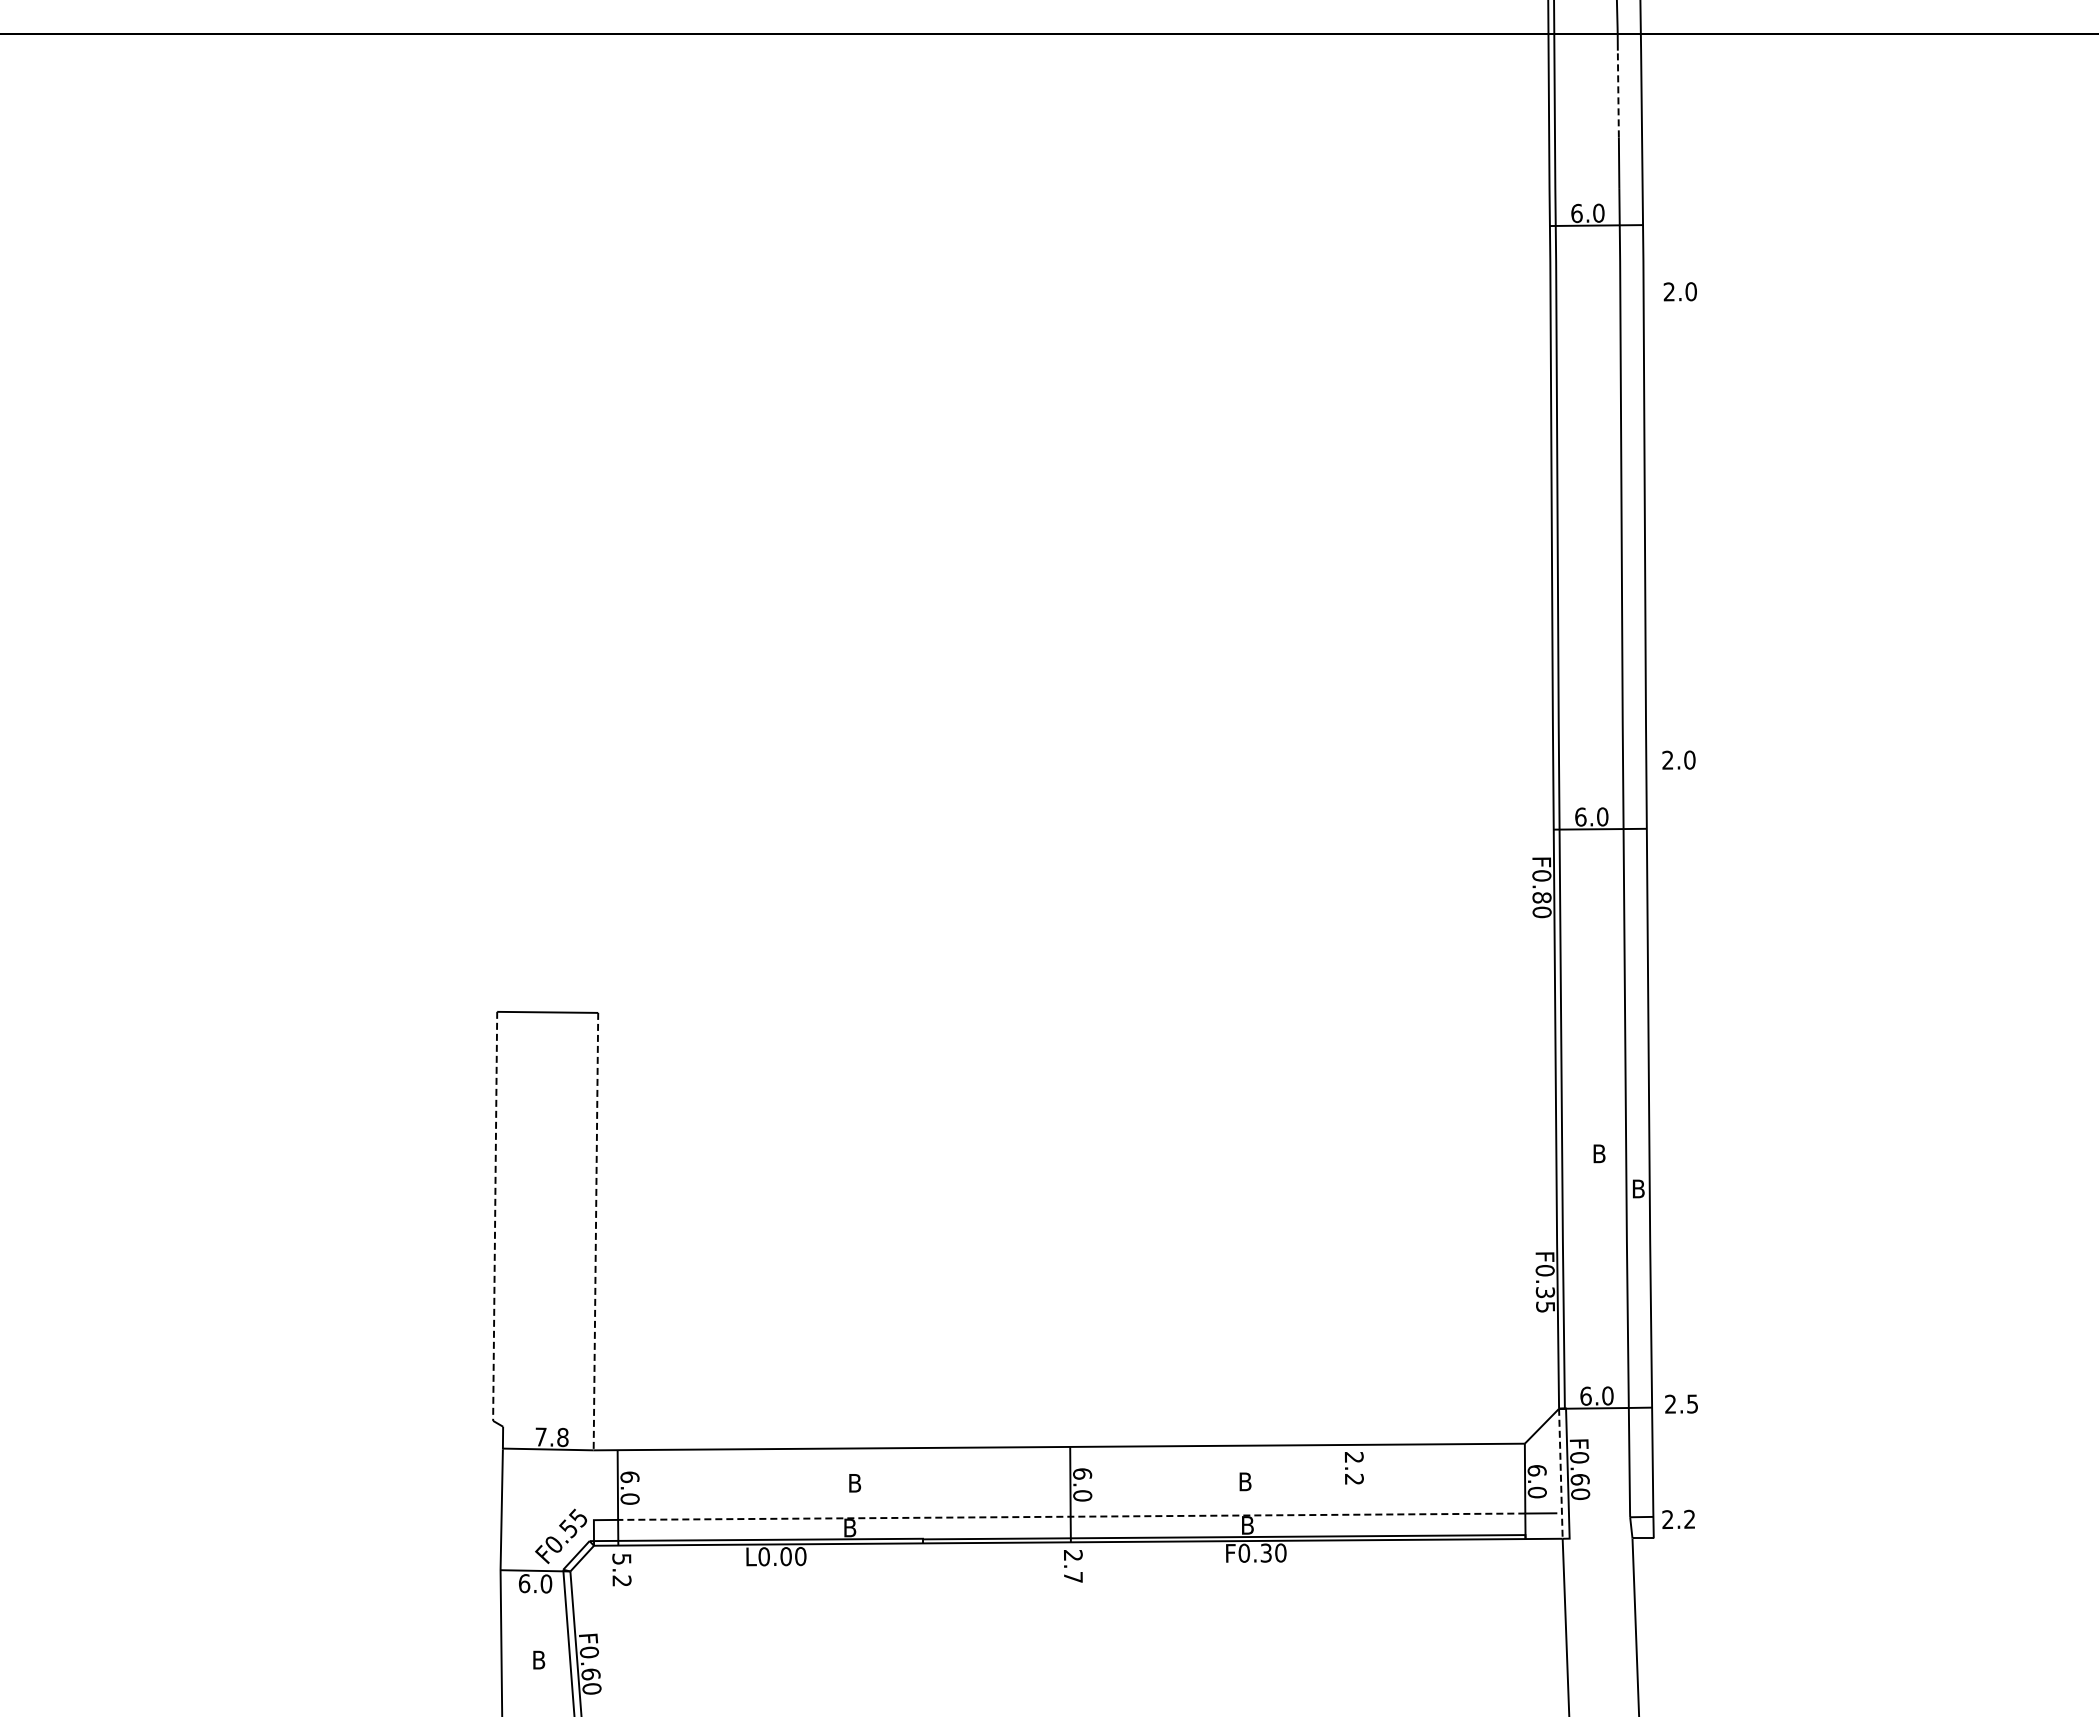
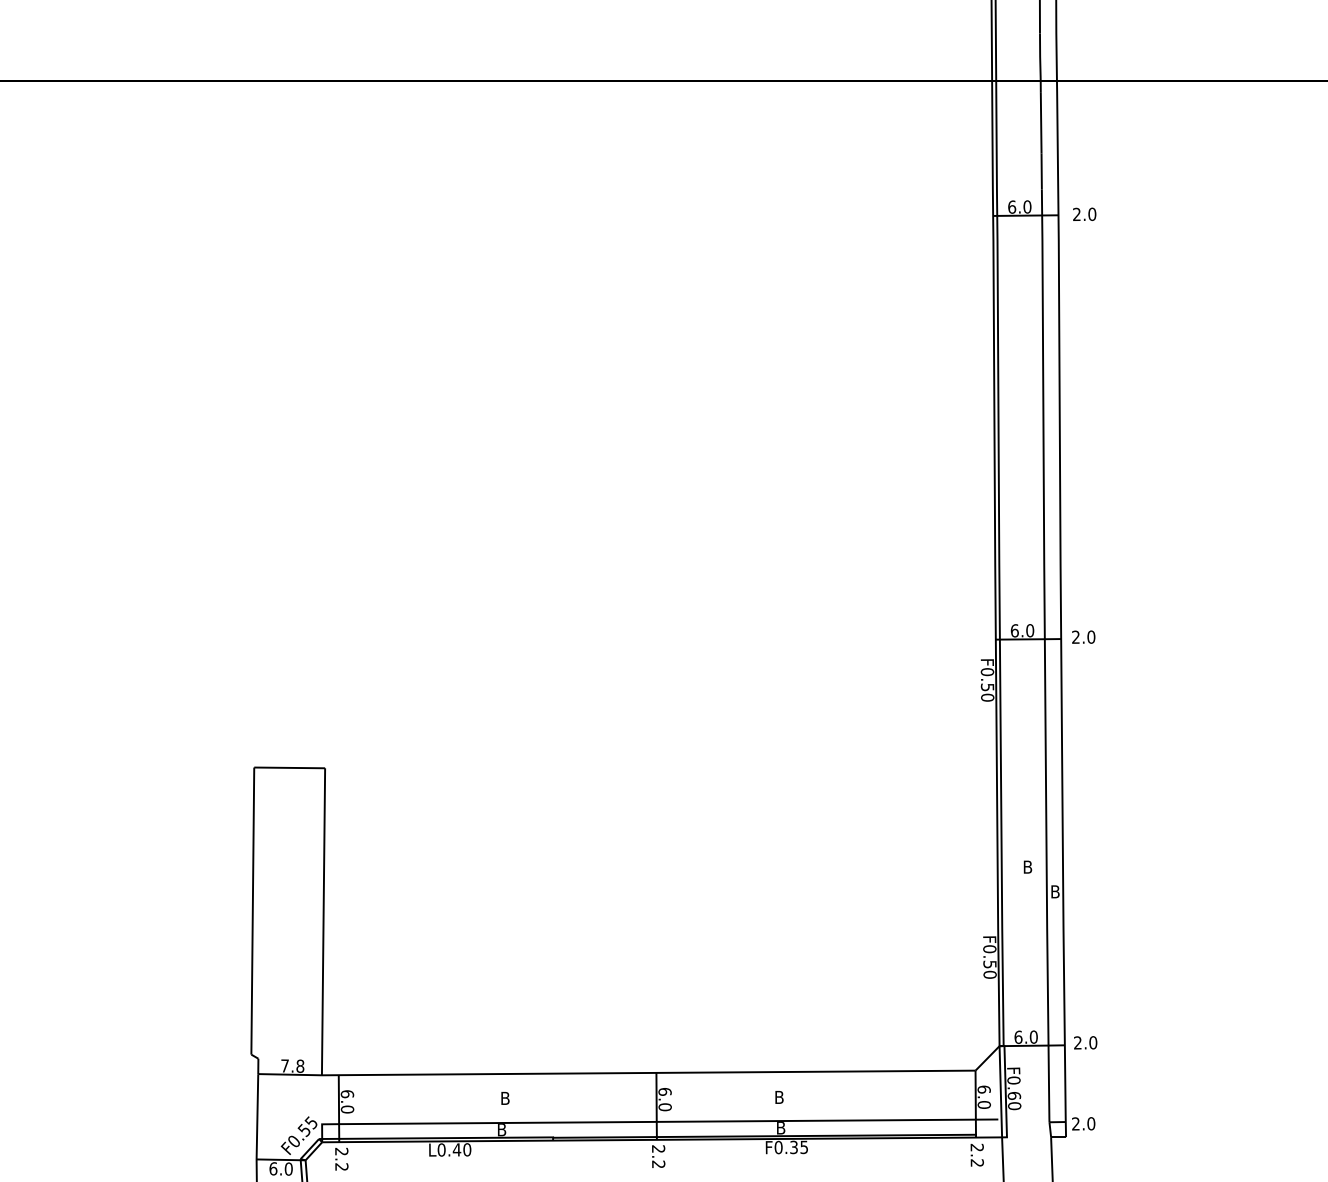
line: (1618, 93) -> (1041, 122), dashed -> solid
text: (1679, 291) -> (1084, 214), moved
text: (1678, 759) -> (1083, 636), moved
text: (1541, 897) -> (987, 687), F0.80 -> F0.50
line: (495, 1216) -> (253, 911), dashed -> solid
line: (595, 1231) -> (323, 921), dashed -> solid
text: (1545, 1299) -> (990, 969), F0.35 -> F0.50
text: (1692, 1403) -> (1093, 1042), 2.5 -> 2.0
text: (1354, 1468) -> (977, 1155), moved
line: (1560, 1474) -> (1000, 1092), dashed -> solid
line: (1071, 1516) -> (657, 1121), dashed -> solid
text: (1689, 1518) -> (1091, 1123), 2.2 -> 2.0
text: (1280, 1552) -> (804, 1147), F0.30 -> F0.35
text: (786, 1556) -> (457, 1149), L0.00 -> L0.40
text: (621, 1558) -> (341, 1151), 5.2 -> 2.2
text: (1073, 1577) -> (658, 1164), 2.7 -> 2.2

